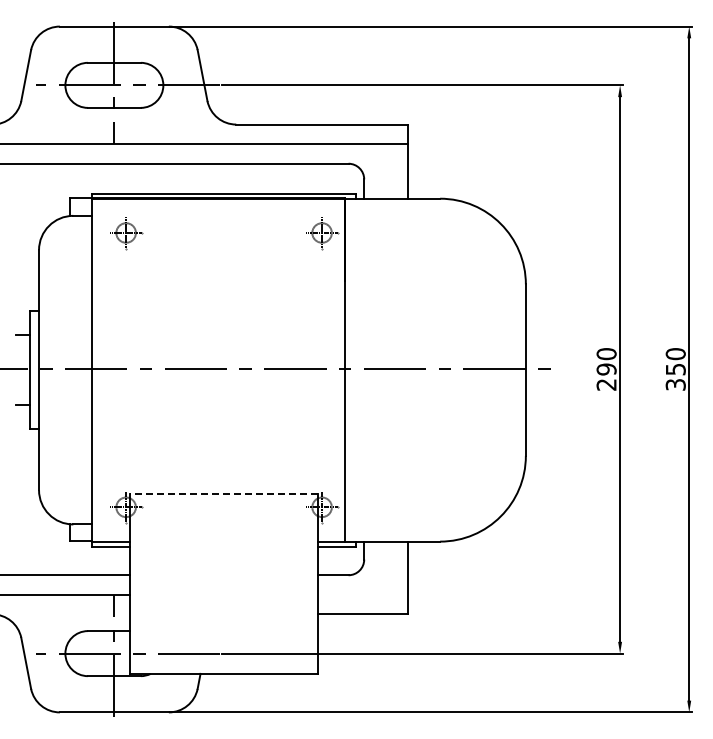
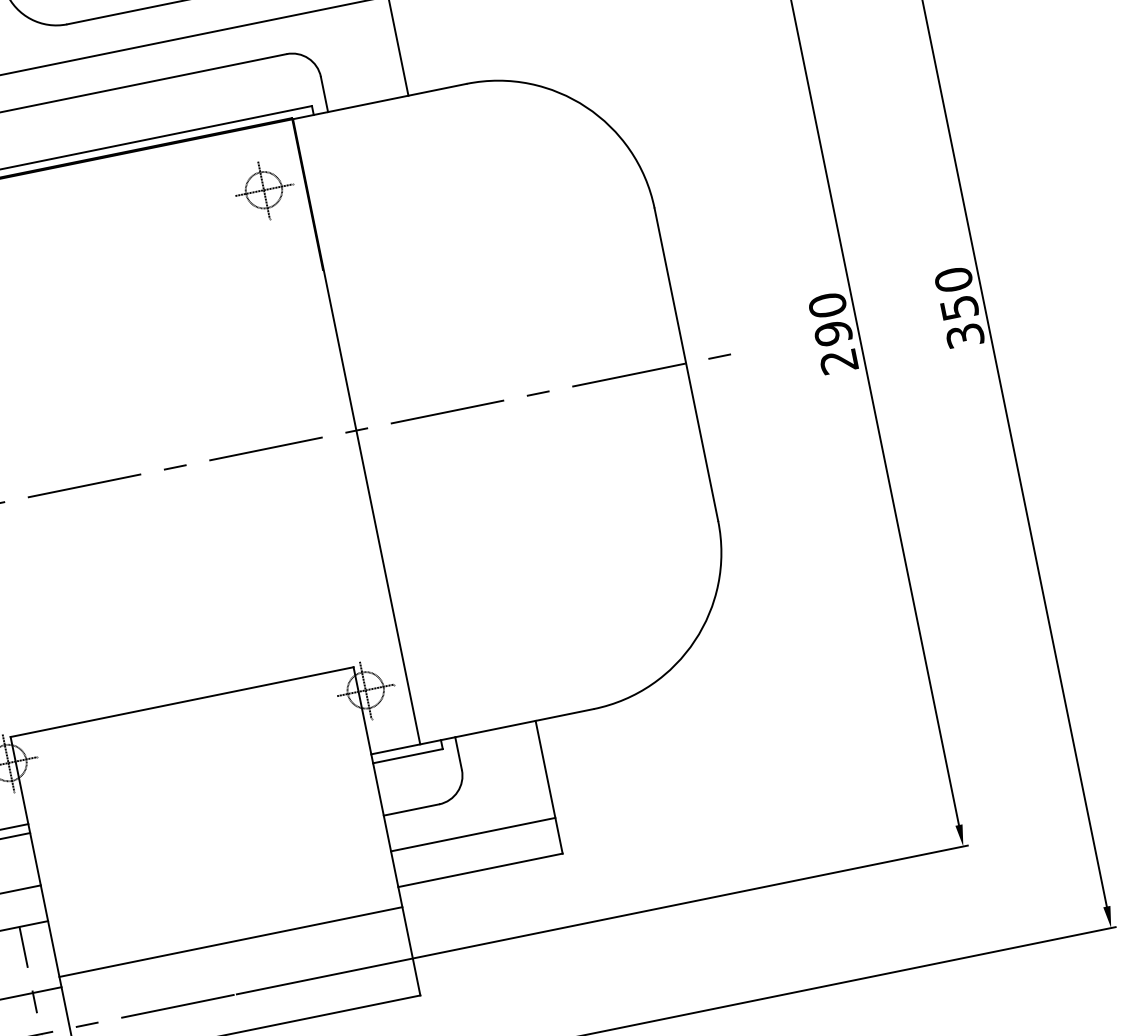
line: (223, 493) -> (180, 701), dashed -> solid
line: (363, 594) -> (473, 833), added
line: (224, 625) -> (231, 942), added

